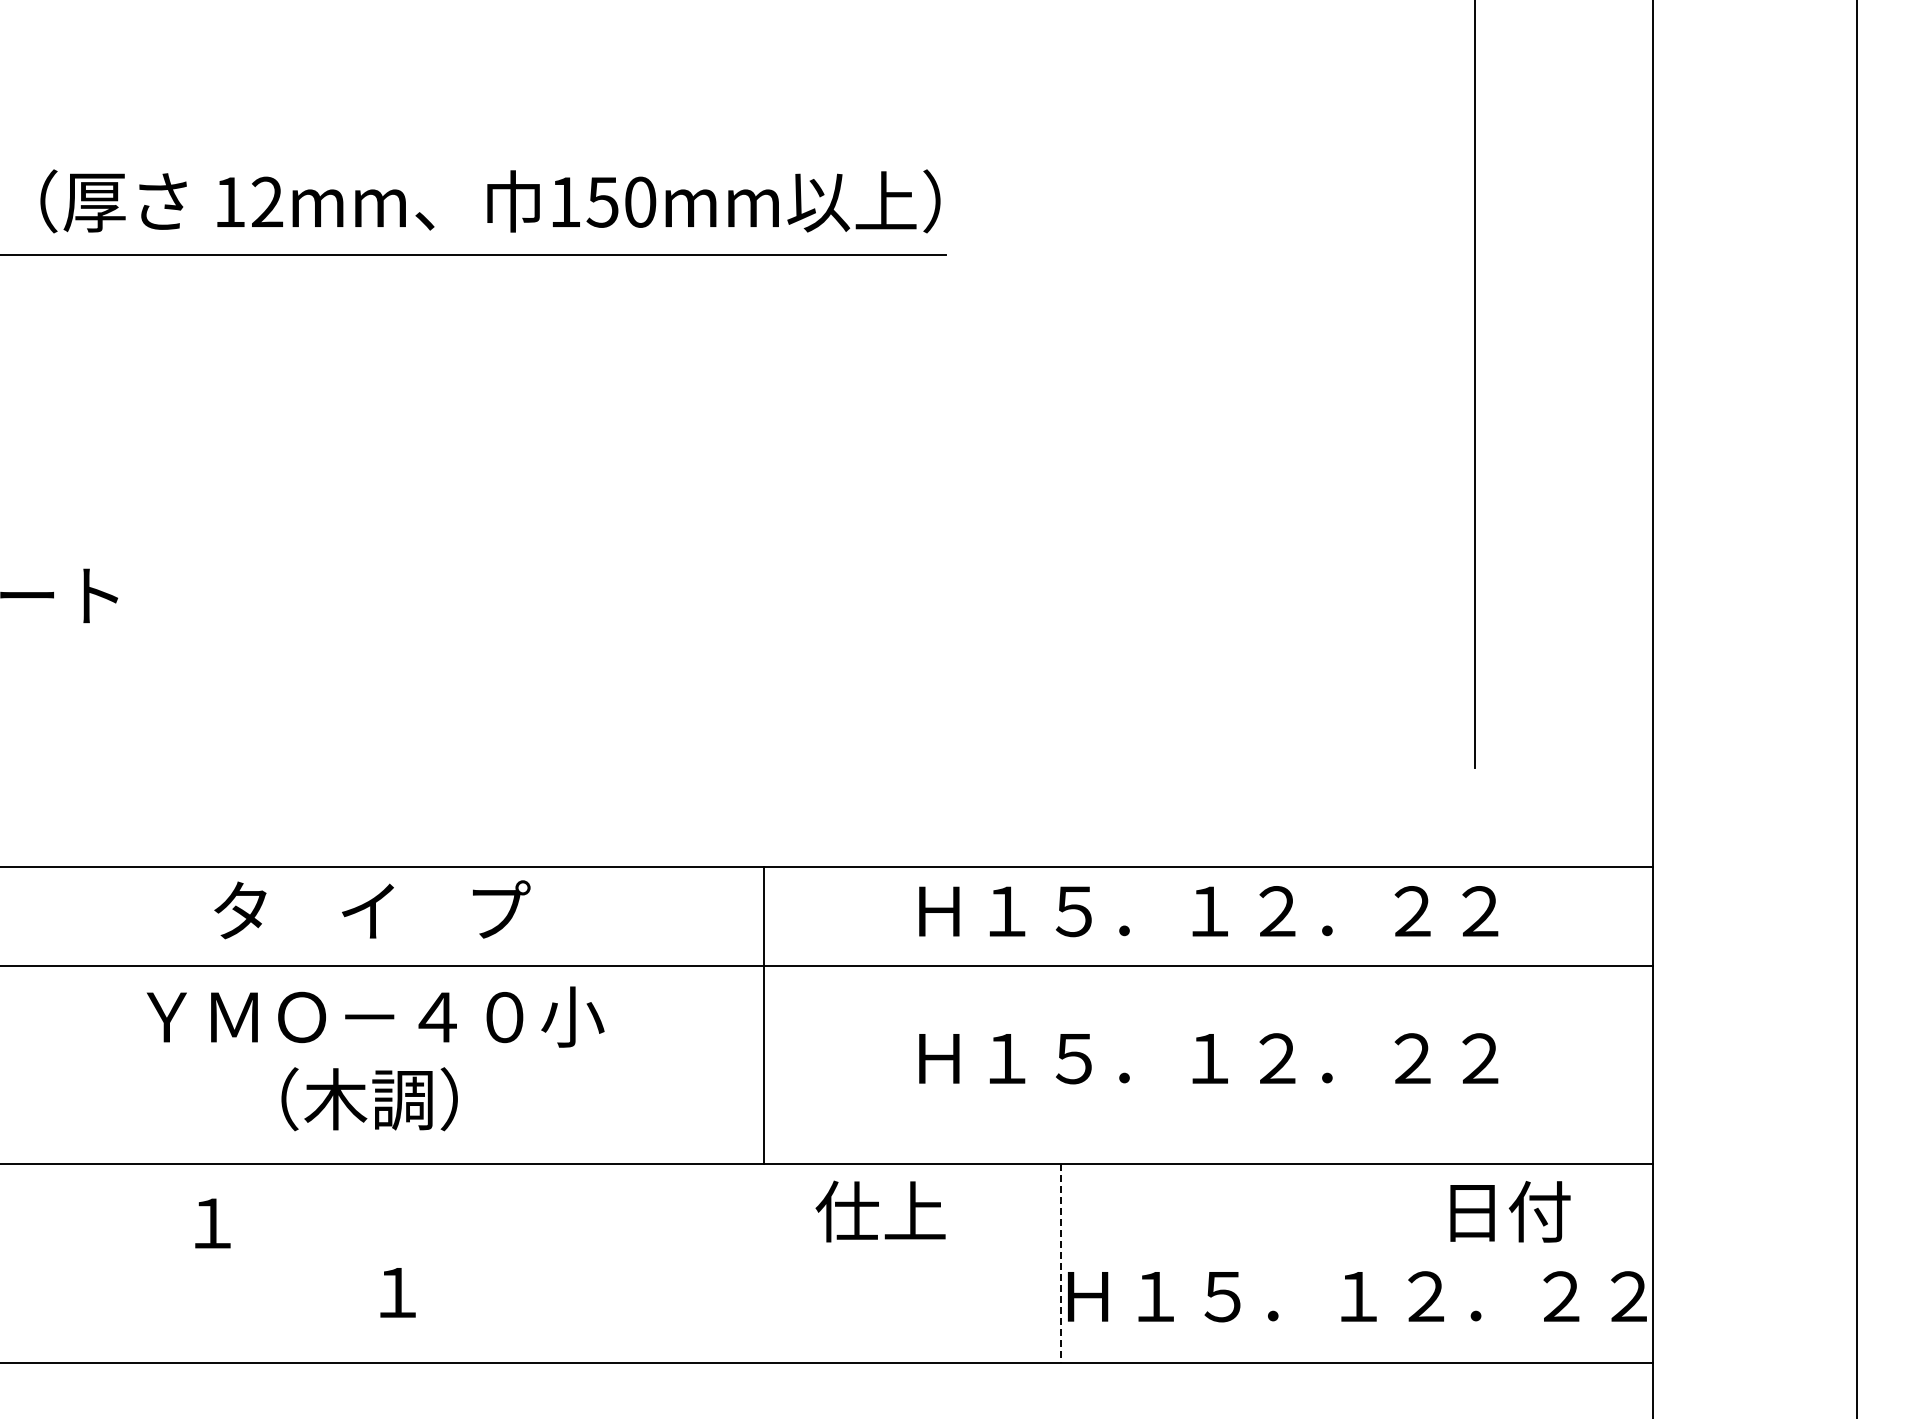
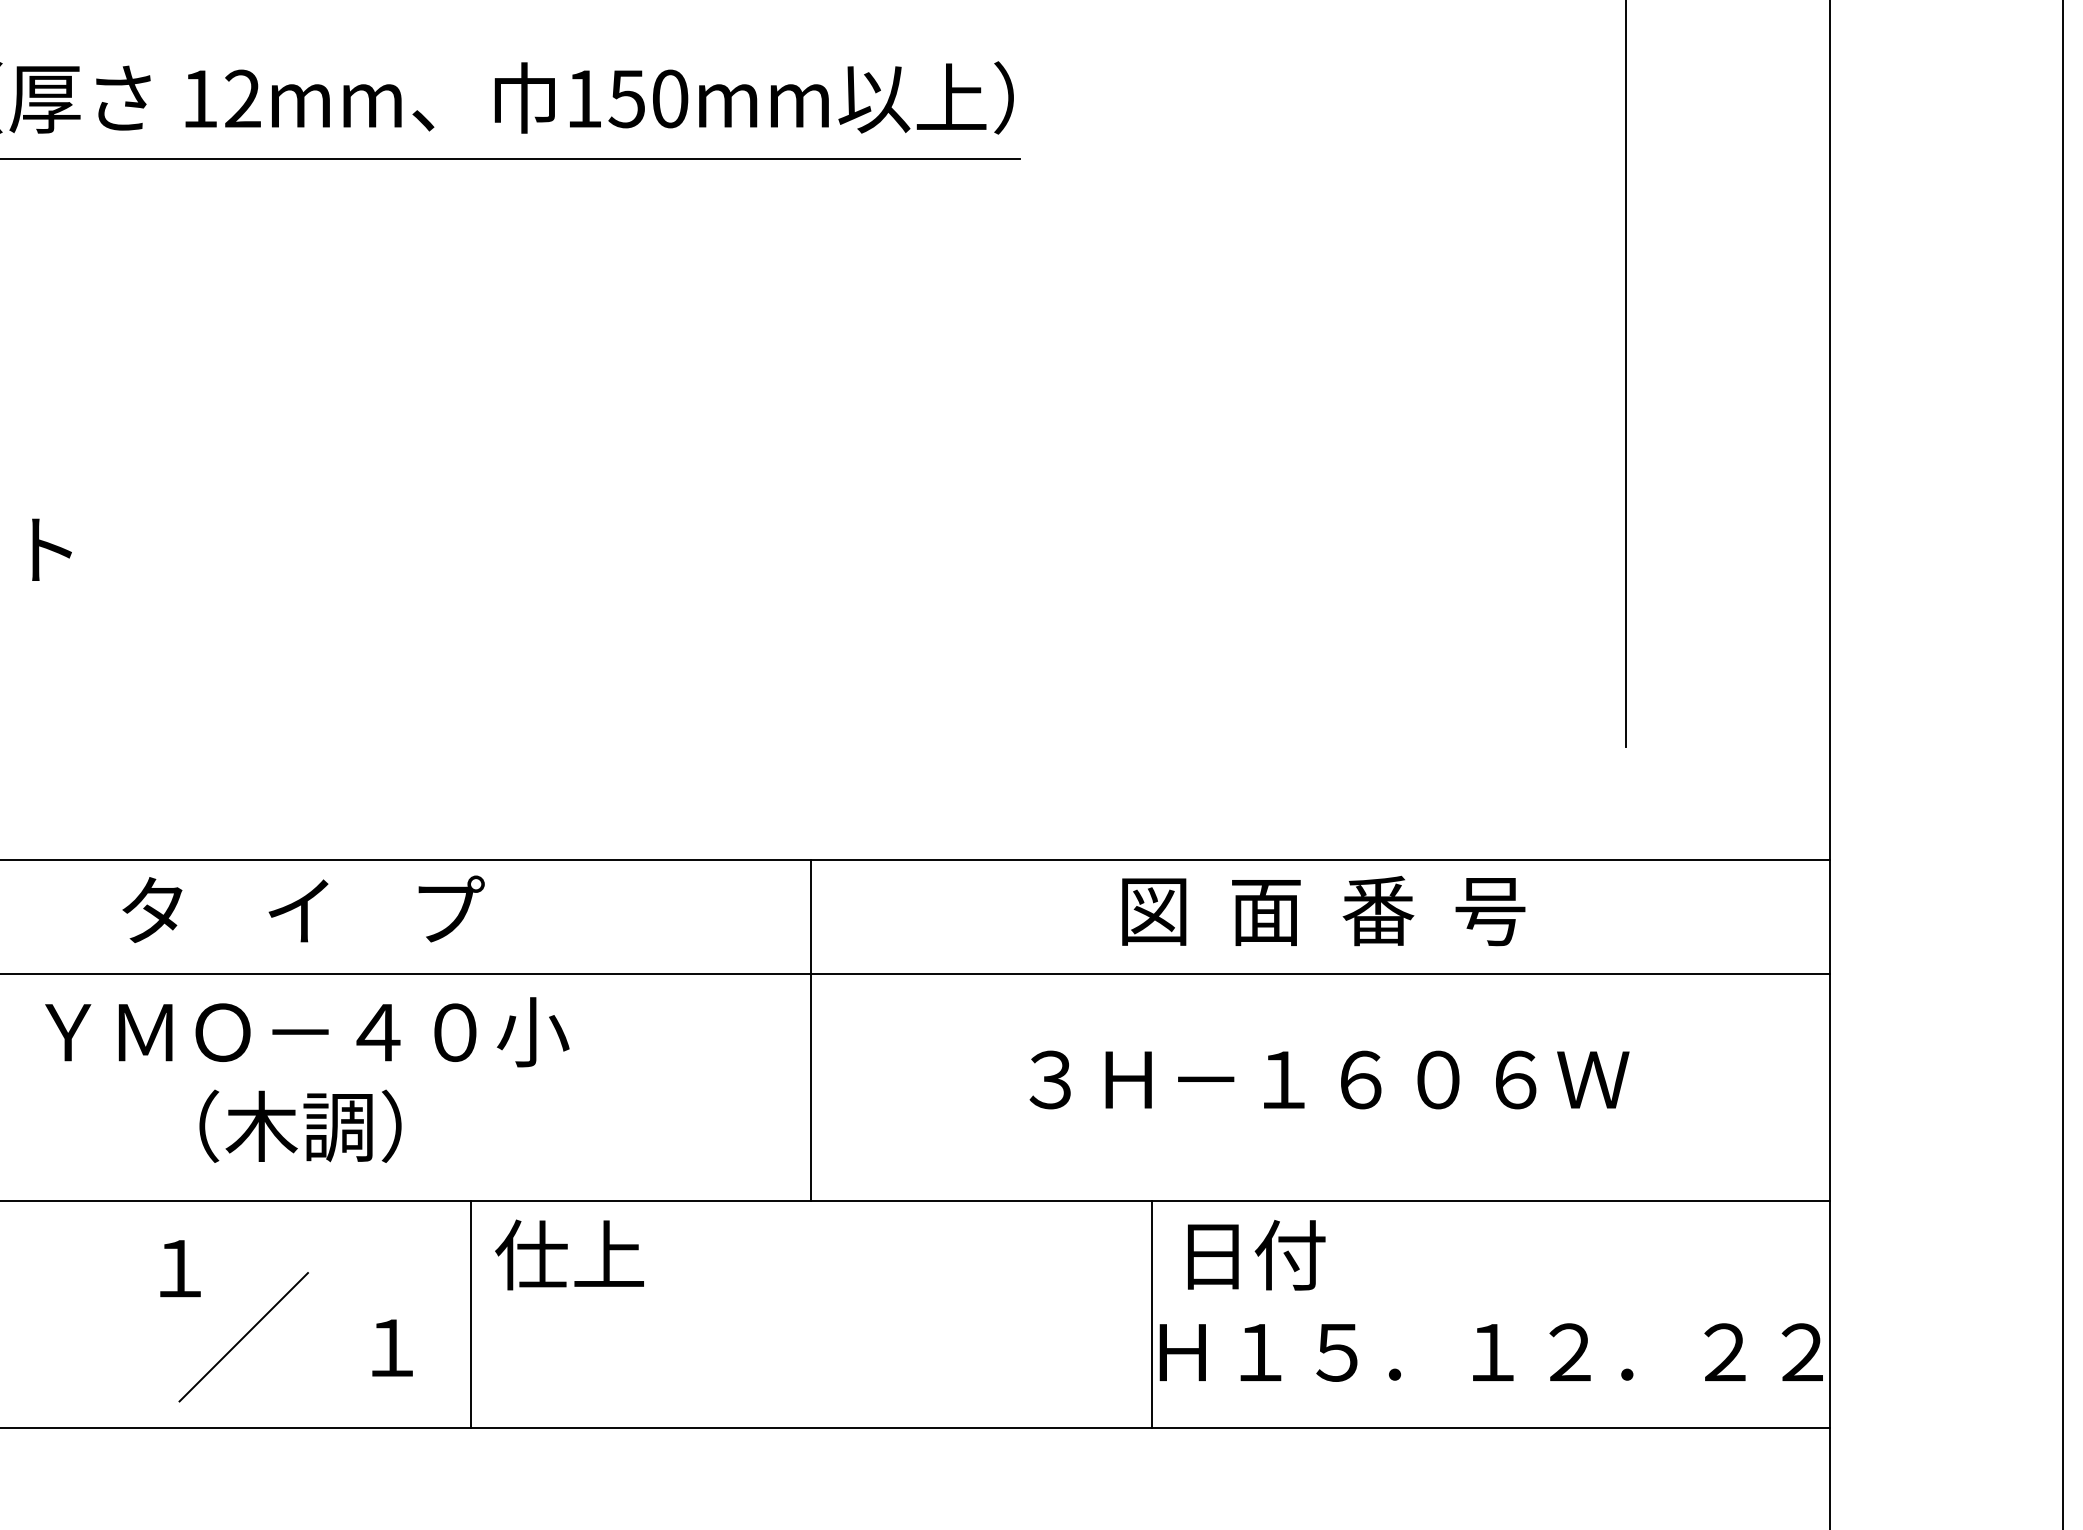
text: (372, 909) -> (303, 909), moved
text: (1208, 910) -> (1320, 910), Ｈ１５．１２．２２ -> 図  面  番  号
text: (375, 1058) -> (307, 1079), moved
text: (1208, 1058) -> (1320, 1079), Ｈ１５．１２．２２ -> ３Ｈ－１６０６Ｗ
text: (880, 1211) -> (569, 1254), moved
text: (1510, 1211) -> (1256, 1254), moved
line: (466, 1263) -> (470, 1314), added
line: (1061, 1264) -> (1152, 1315), dashed -> solid
line: (268, 1283) -> (244, 1337), added

